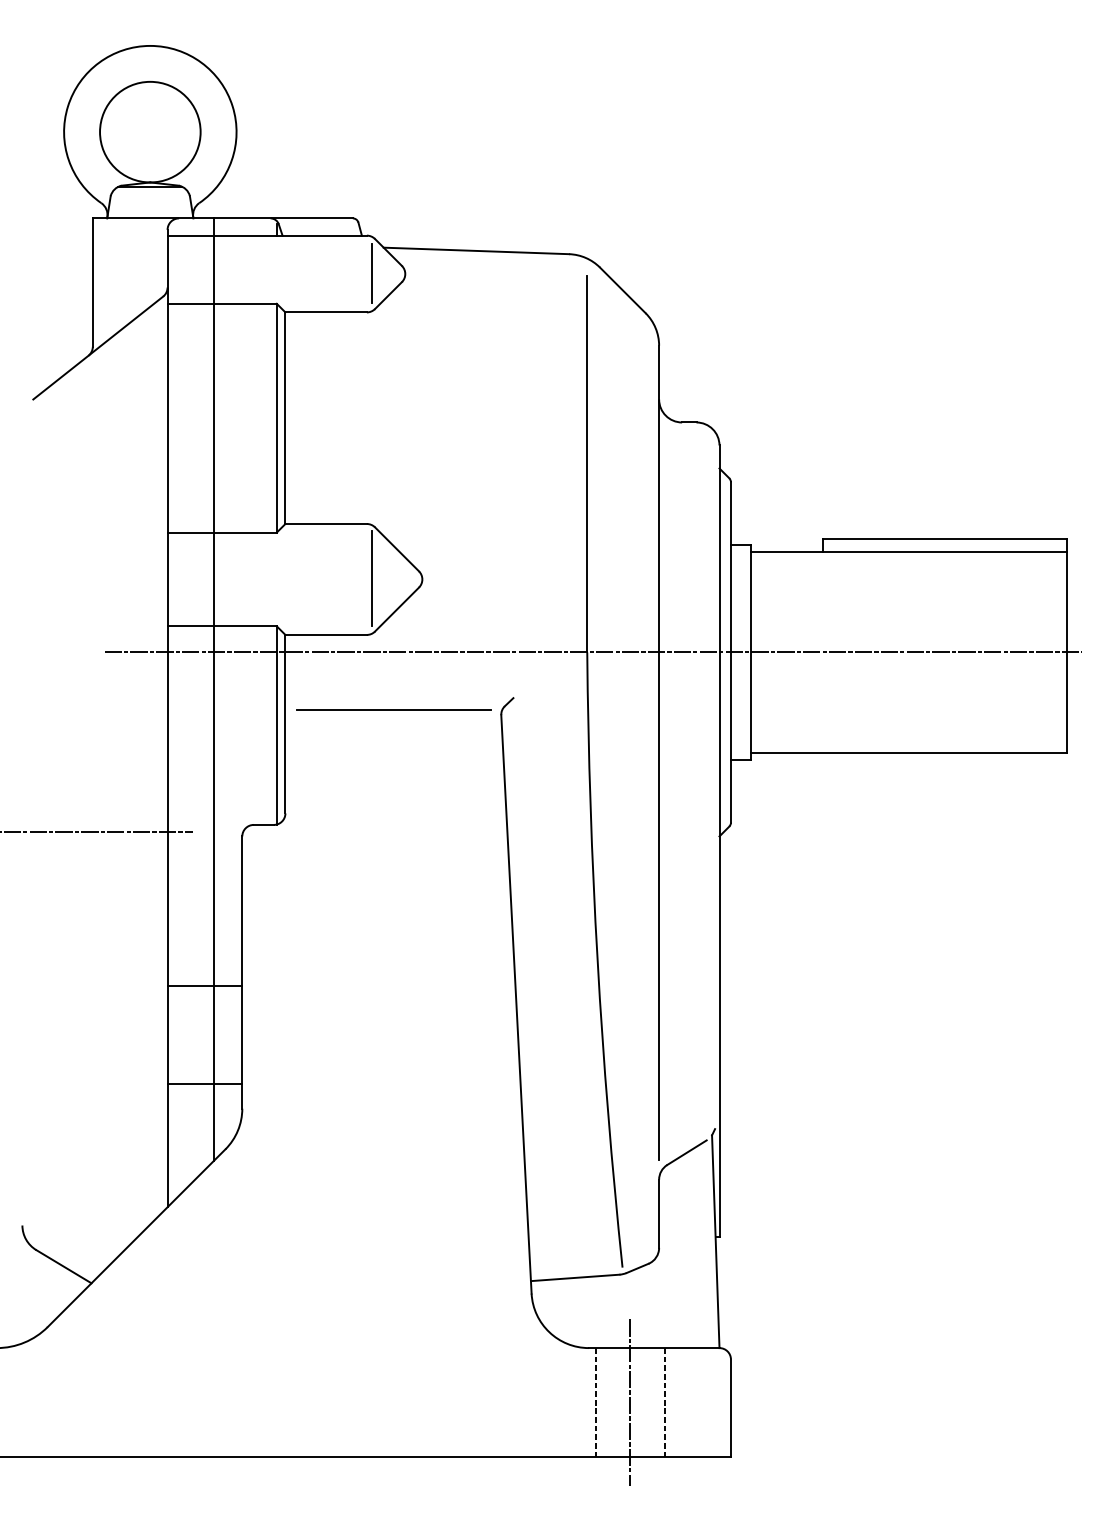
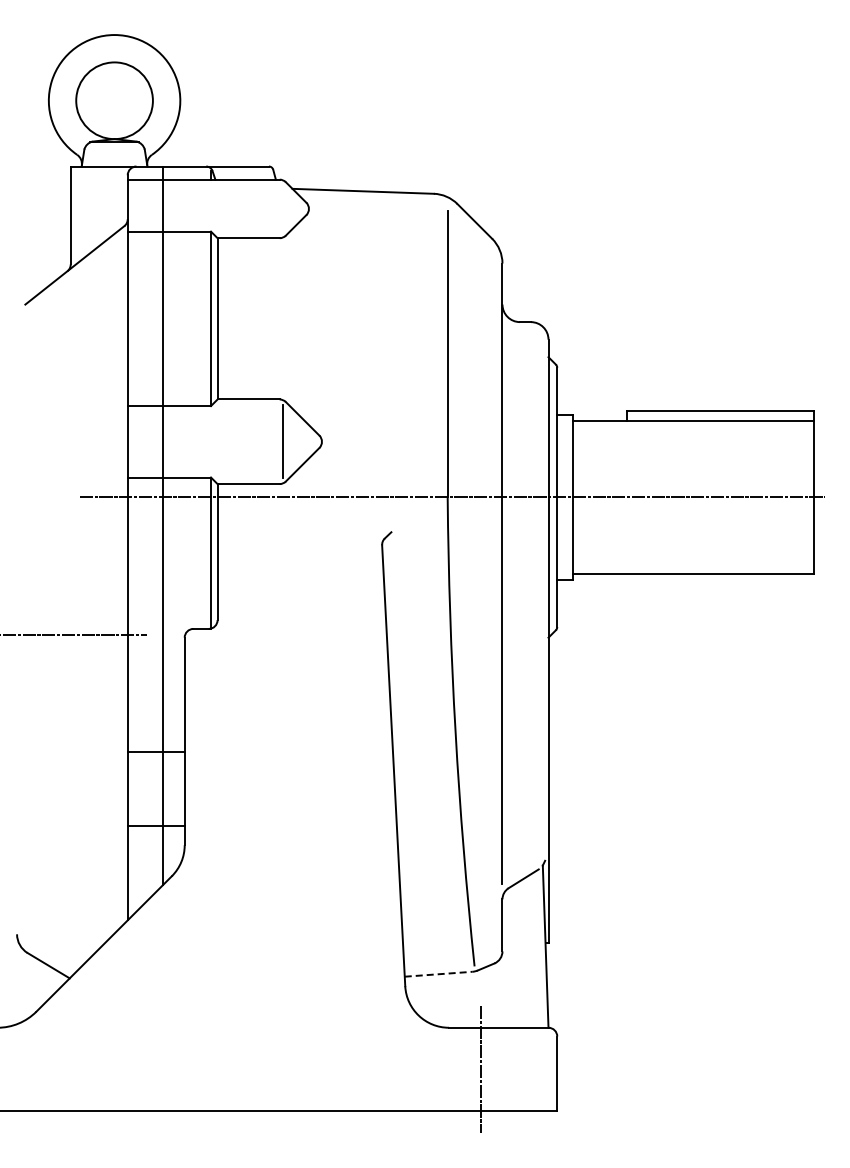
line: (371, 272) -> (283, 207), removed
line: (394, 710) -> (300, 541), removed
line: (575, 1278) -> (438, 974), solid -> dashed
line: (596, 1402) -> (454, 1069), removed
line: (664, 1402) -> (506, 1069), removed

